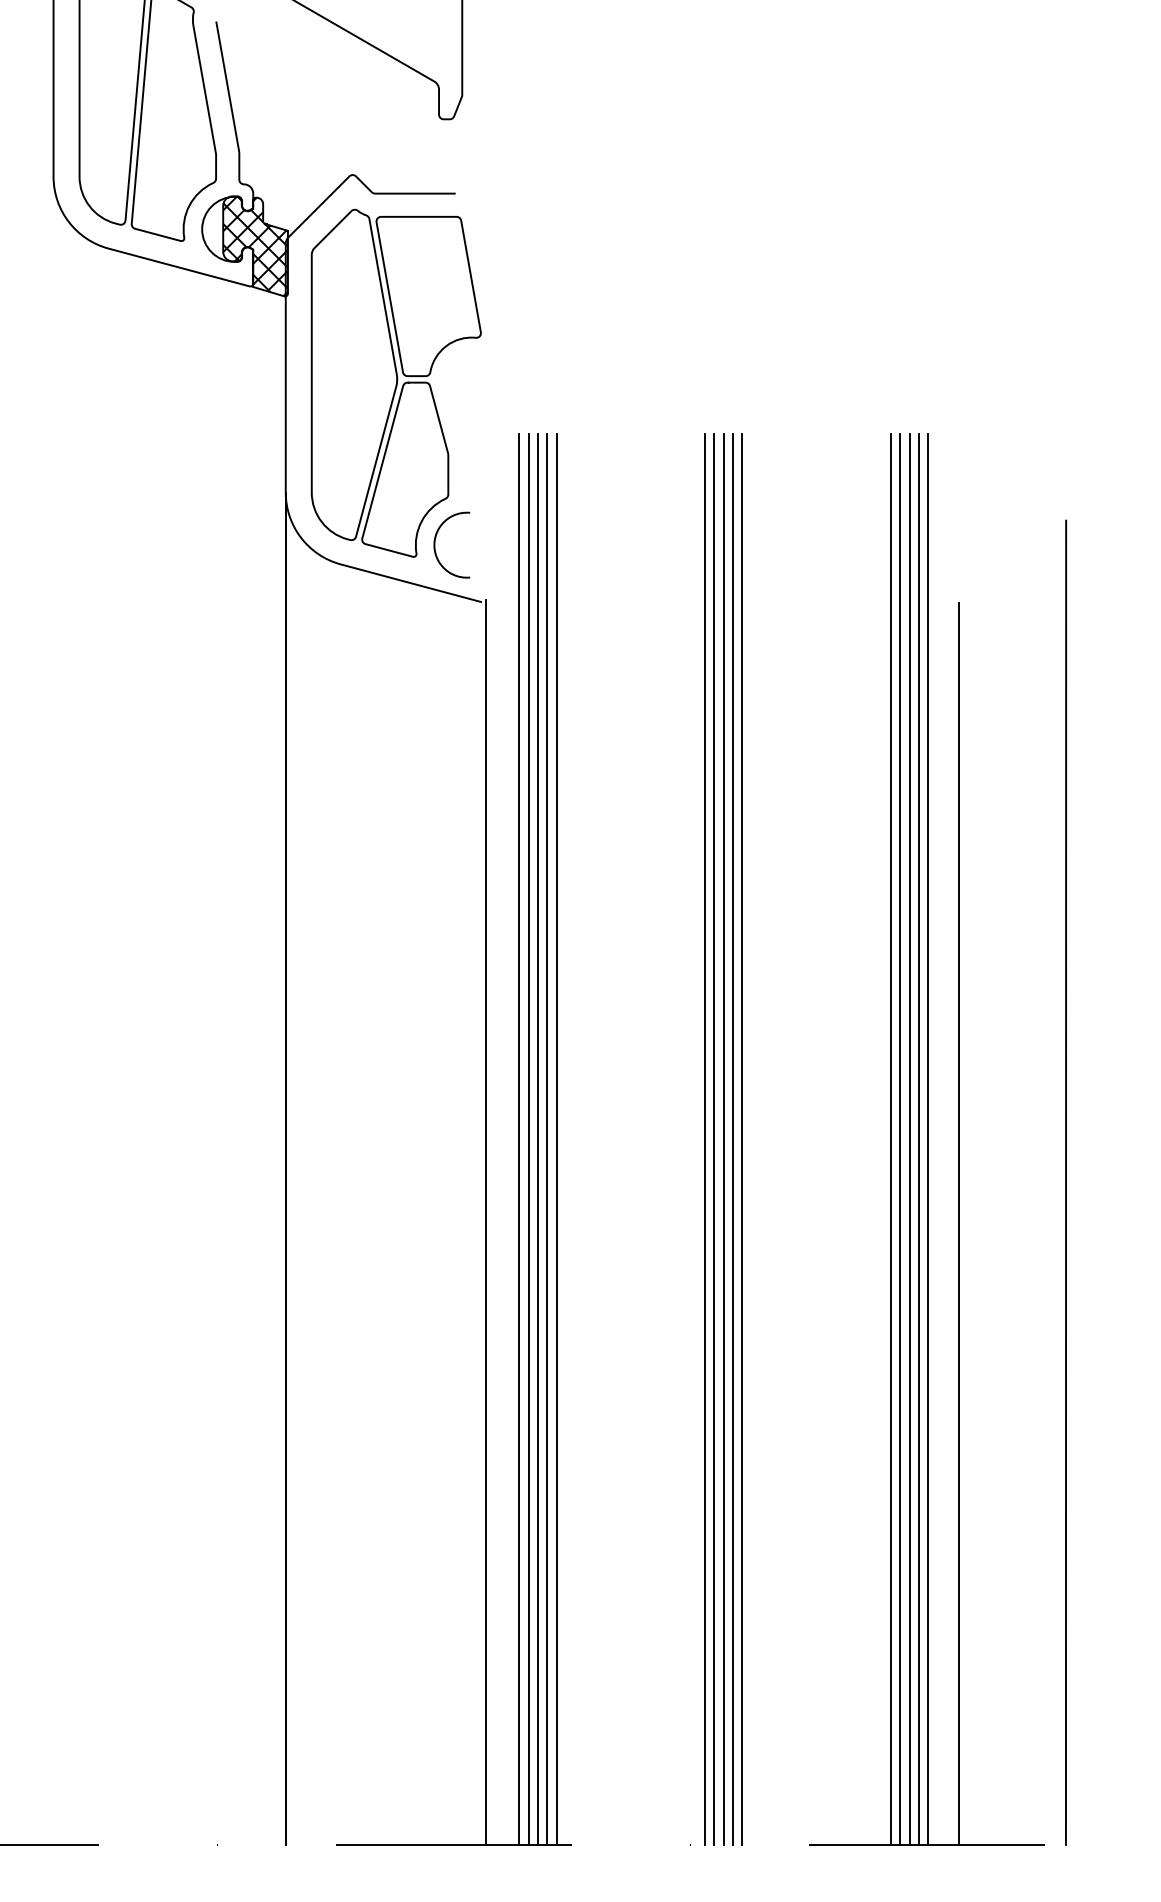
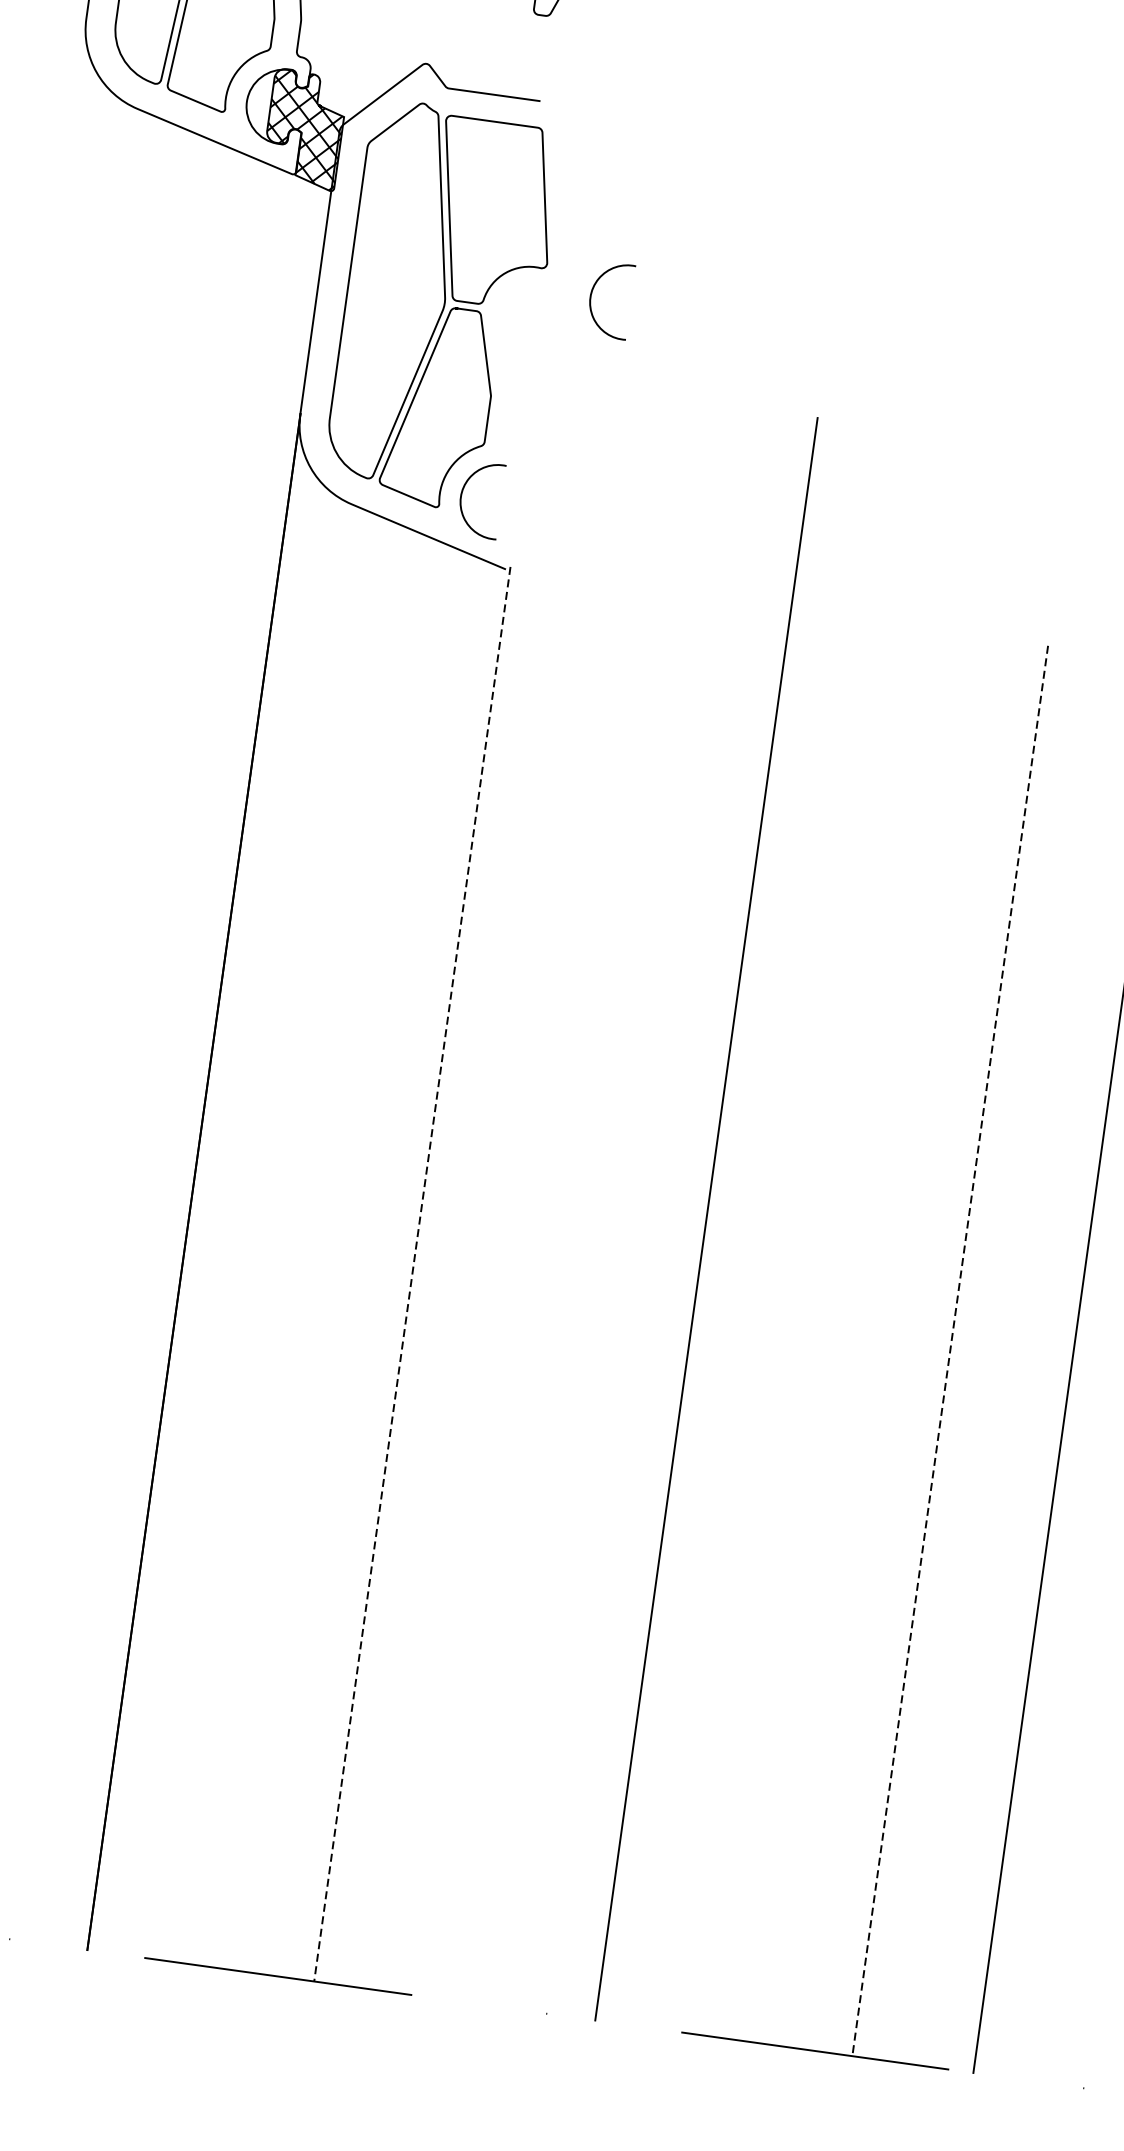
curve: (523, 356) -> (591, 296), added
line: (519, 1139) -> (463, 1185), removed
line: (528, 1139) -> (474, 1187), removed
line: (538, 1139) -> (485, 1188), removed
line: (547, 1139) -> (495, 1190), removed
line: (556, 1139) -> (505, 1191), removed
line: (705, 1139) -> (675, 1214), removed
line: (714, 1139) -> (685, 1216), removed
line: (723, 1139) -> (695, 1217), removed
line: (742, 1139) -> (717, 1220), removed
line: (890, 1139) -> (885, 1244), removed
line: (900, 1139) -> (896, 1245), removed
line: (909, 1139) -> (906, 1247), removed
line: (918, 1139) -> (917, 1248), removed
line: (928, 1139) -> (928, 1250), removed
line: (485, 1222) -> (412, 1274), solid -> dashed
line: (959, 1224) -> (950, 1351), solid -> dashed

